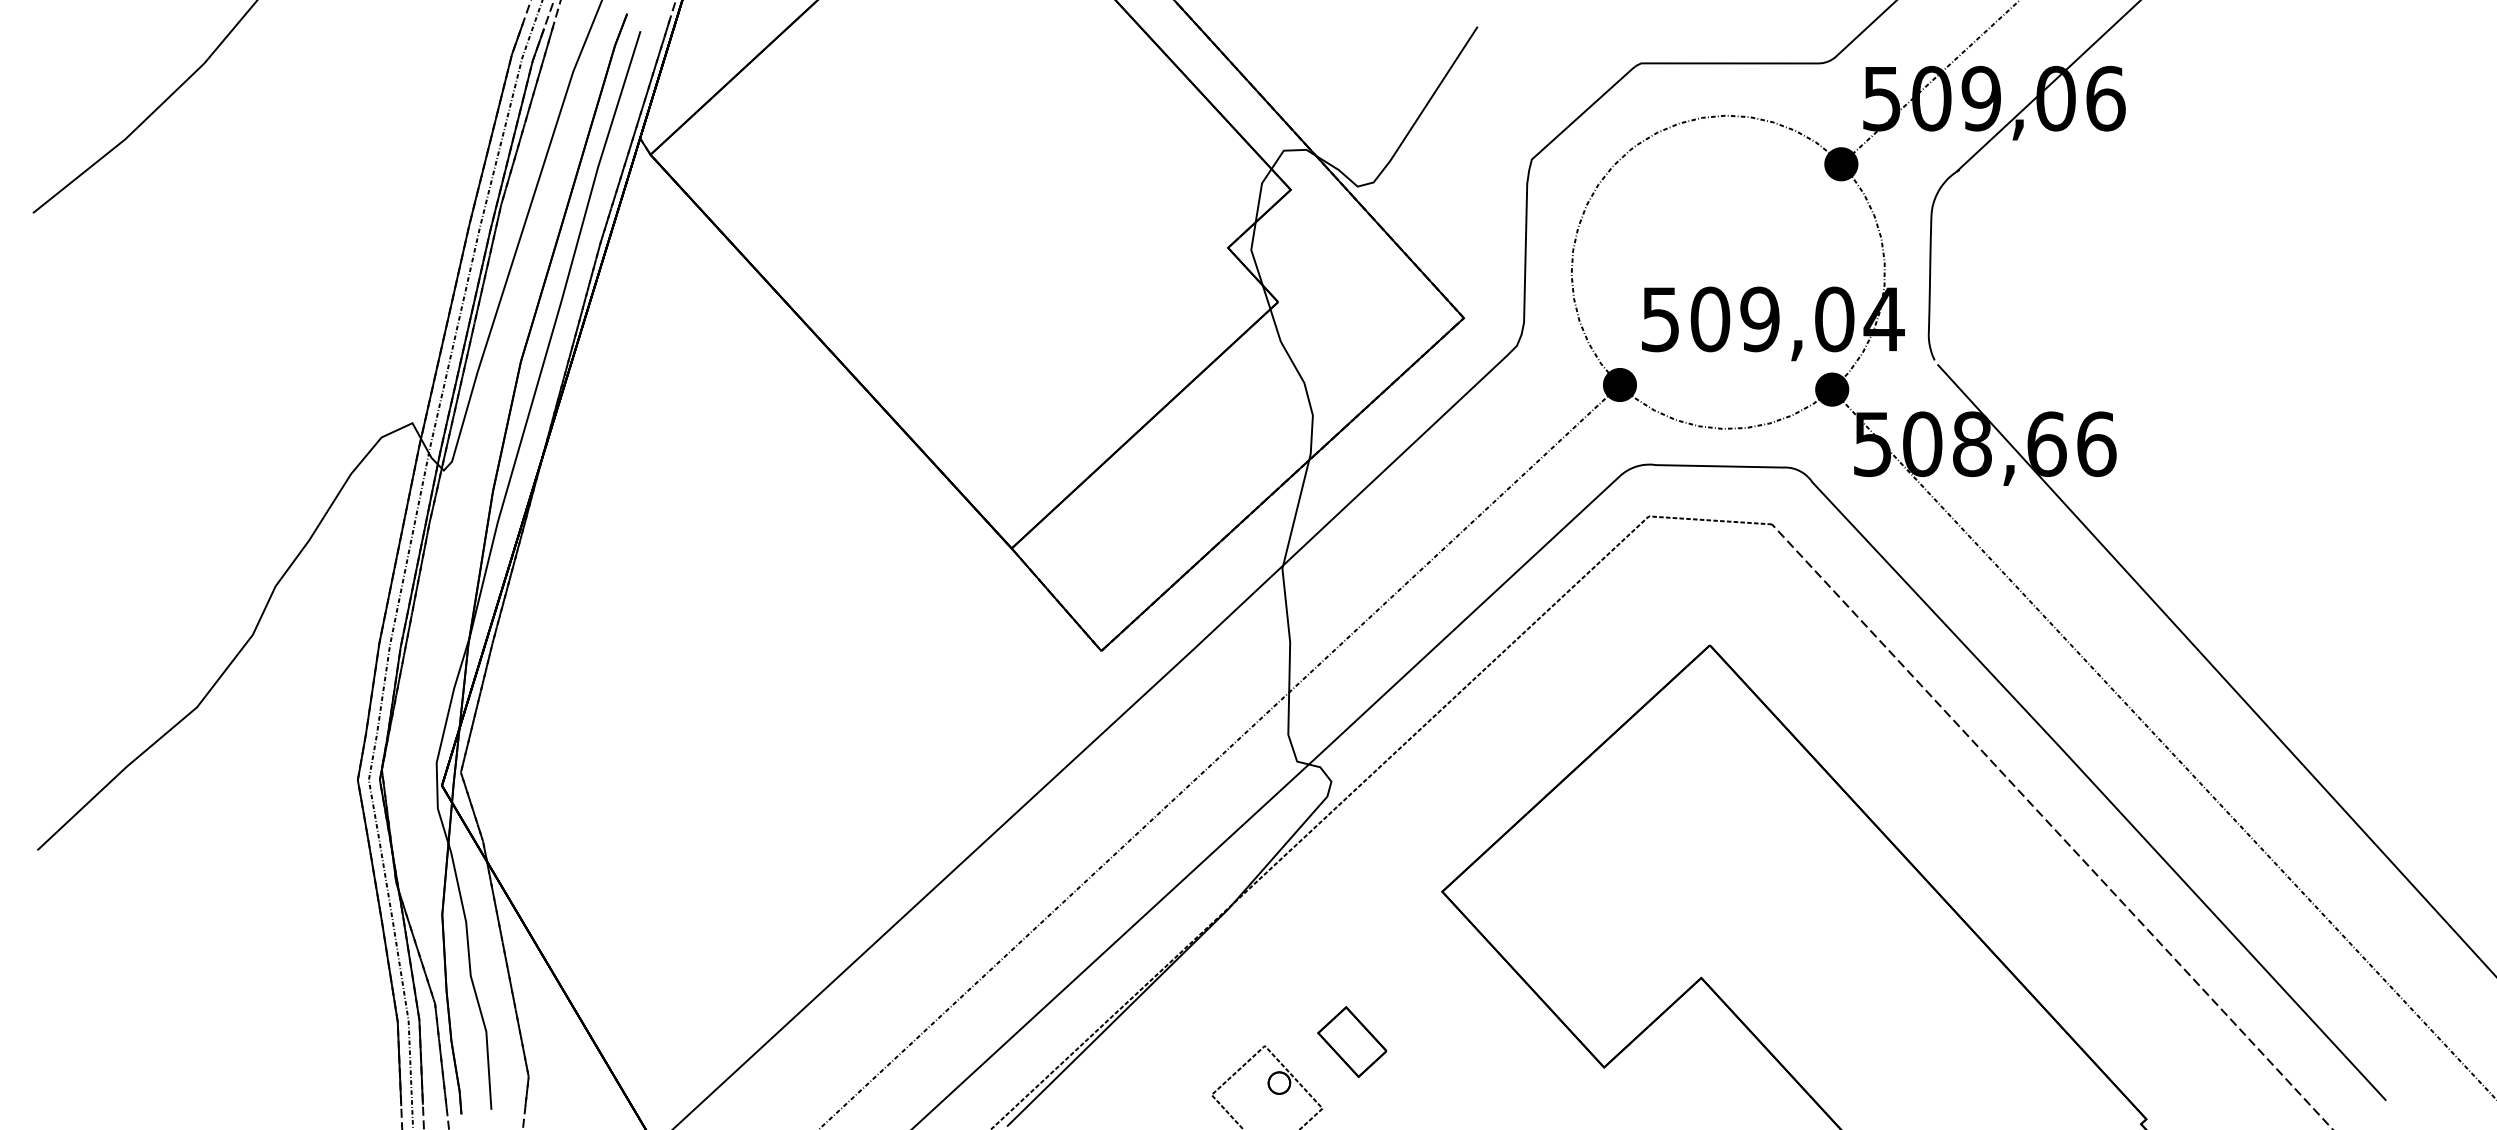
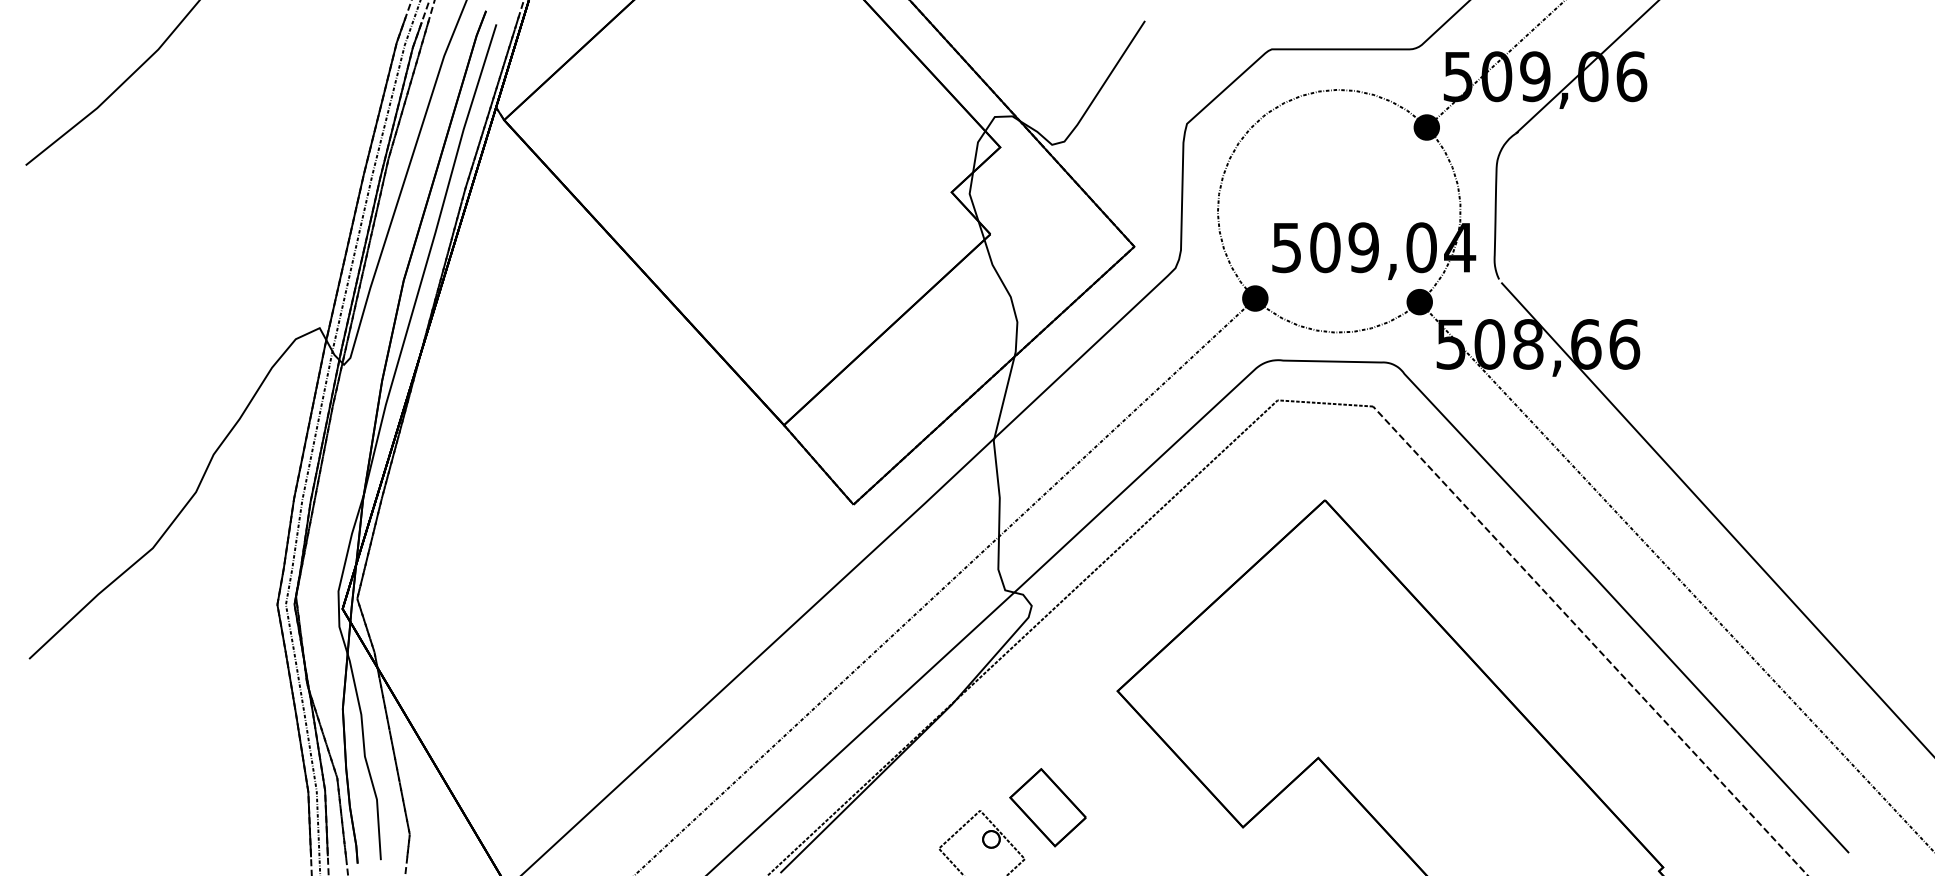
part: (1351, 1041) -> (1047, 807), size x1.43

